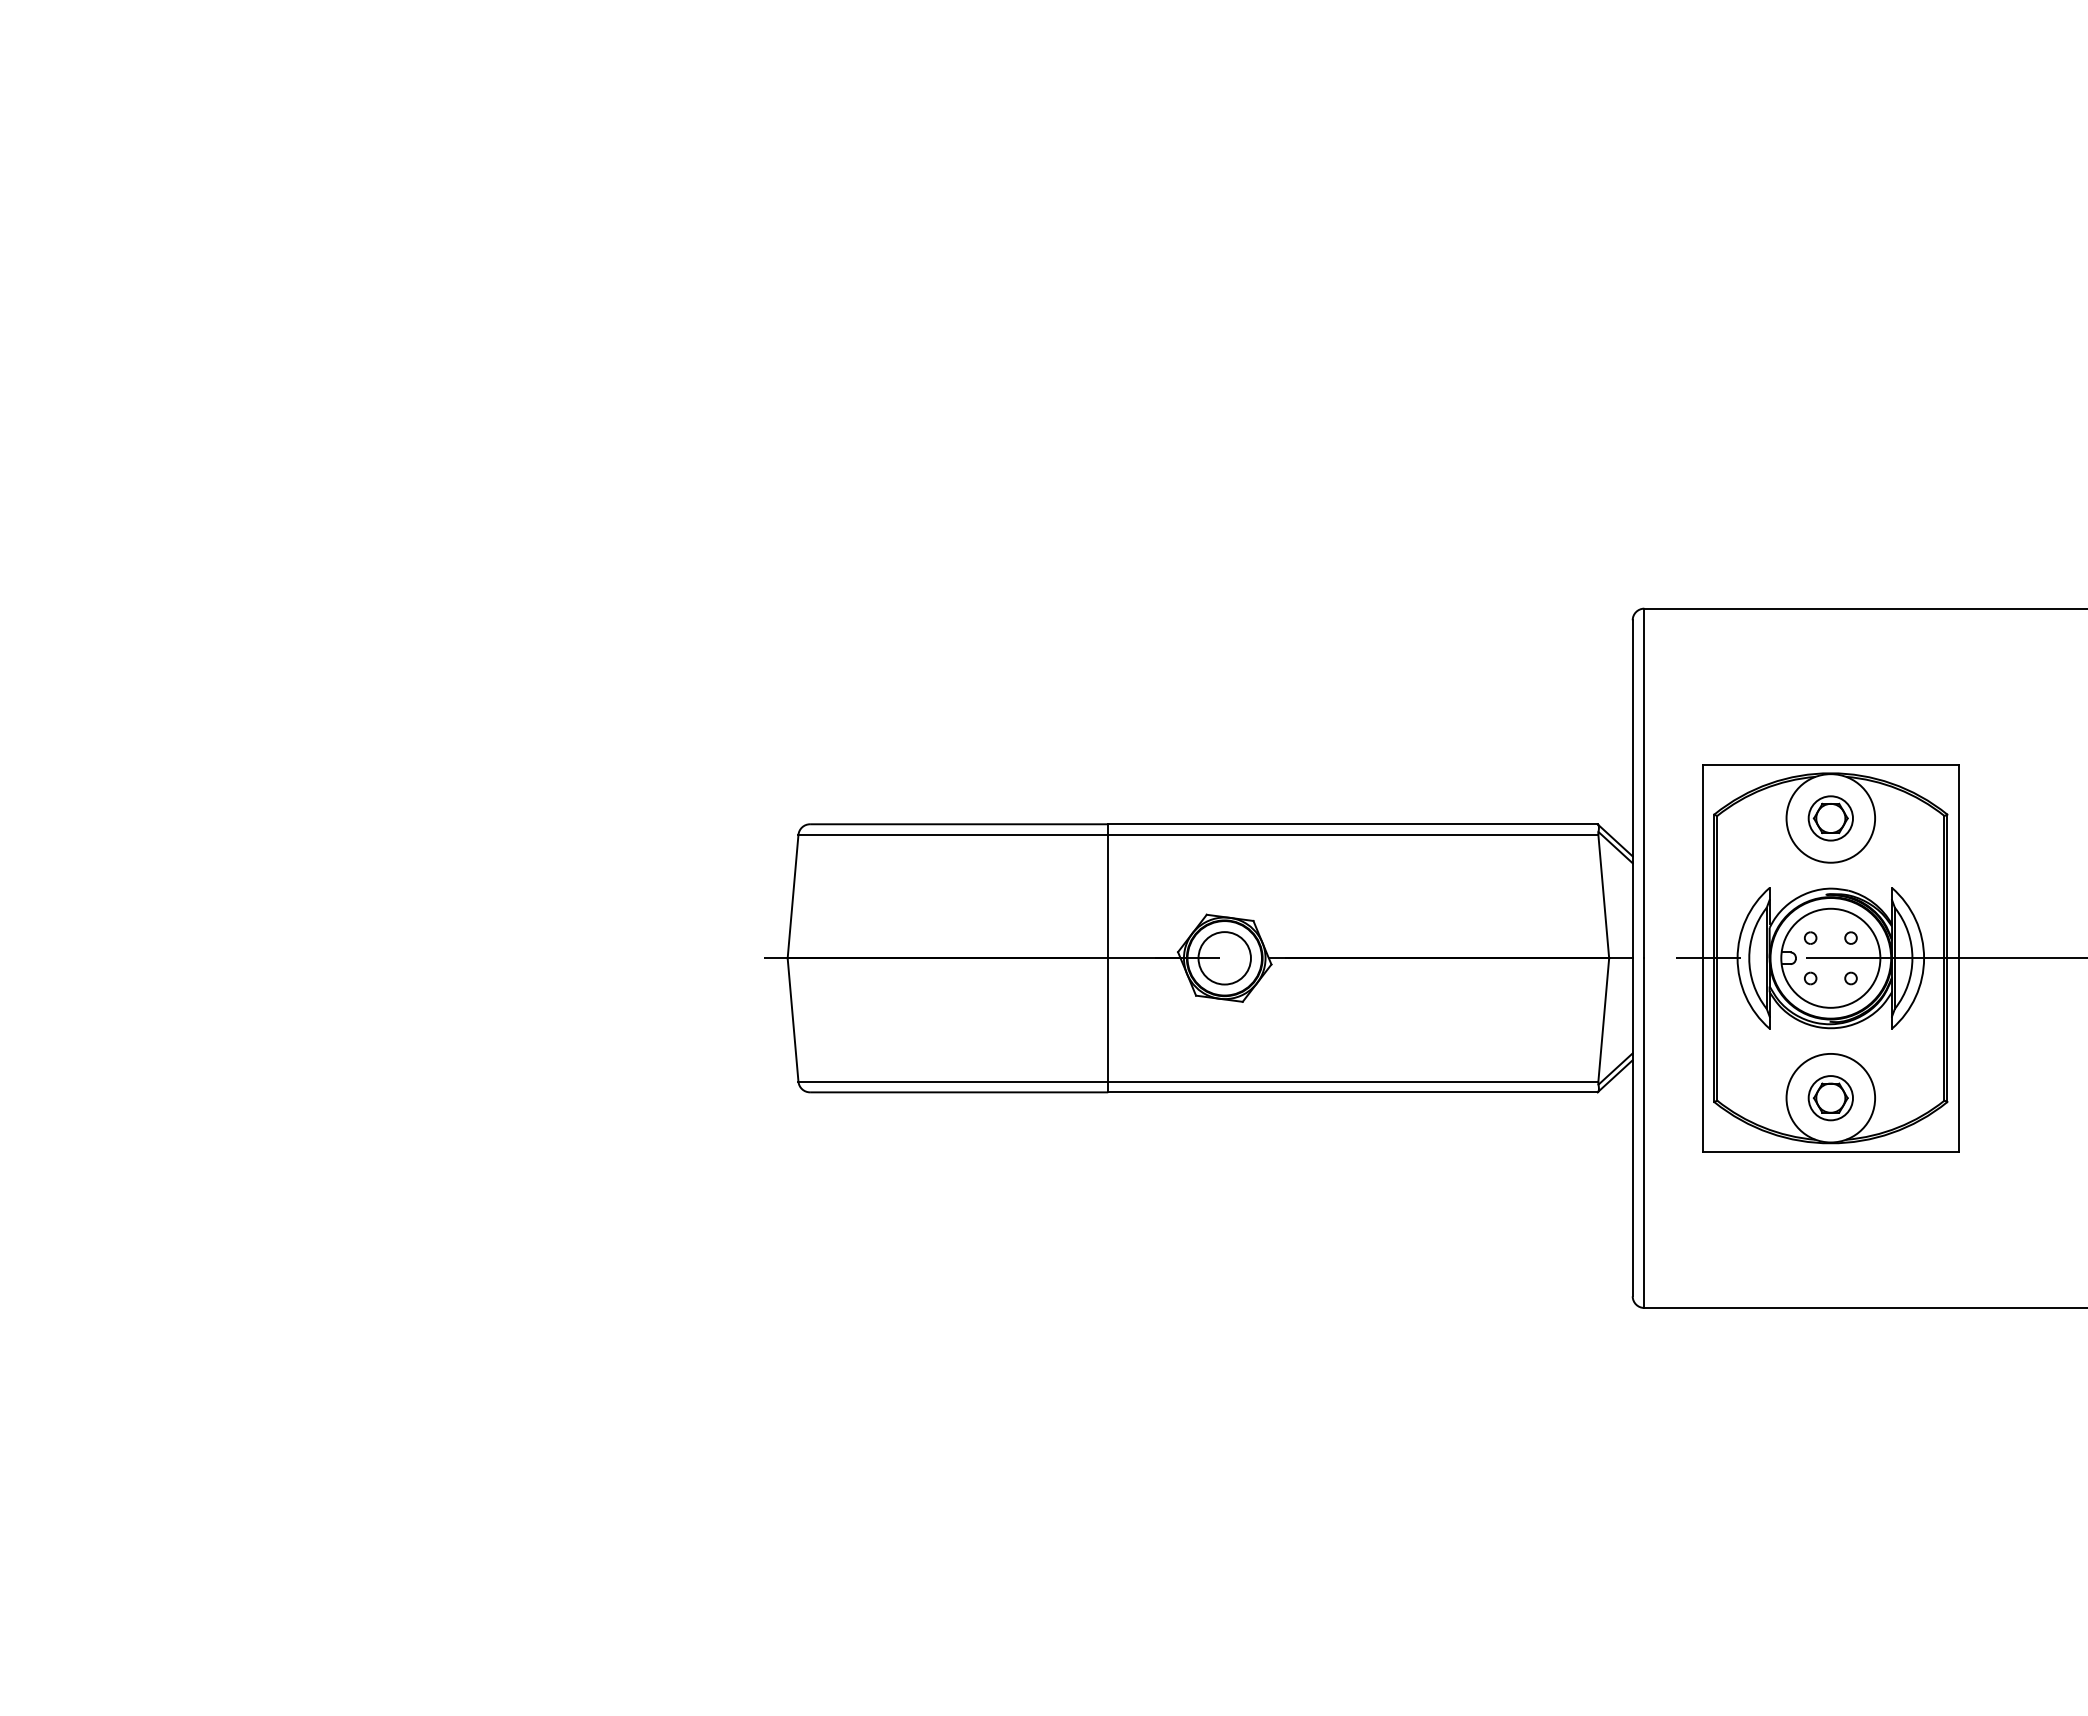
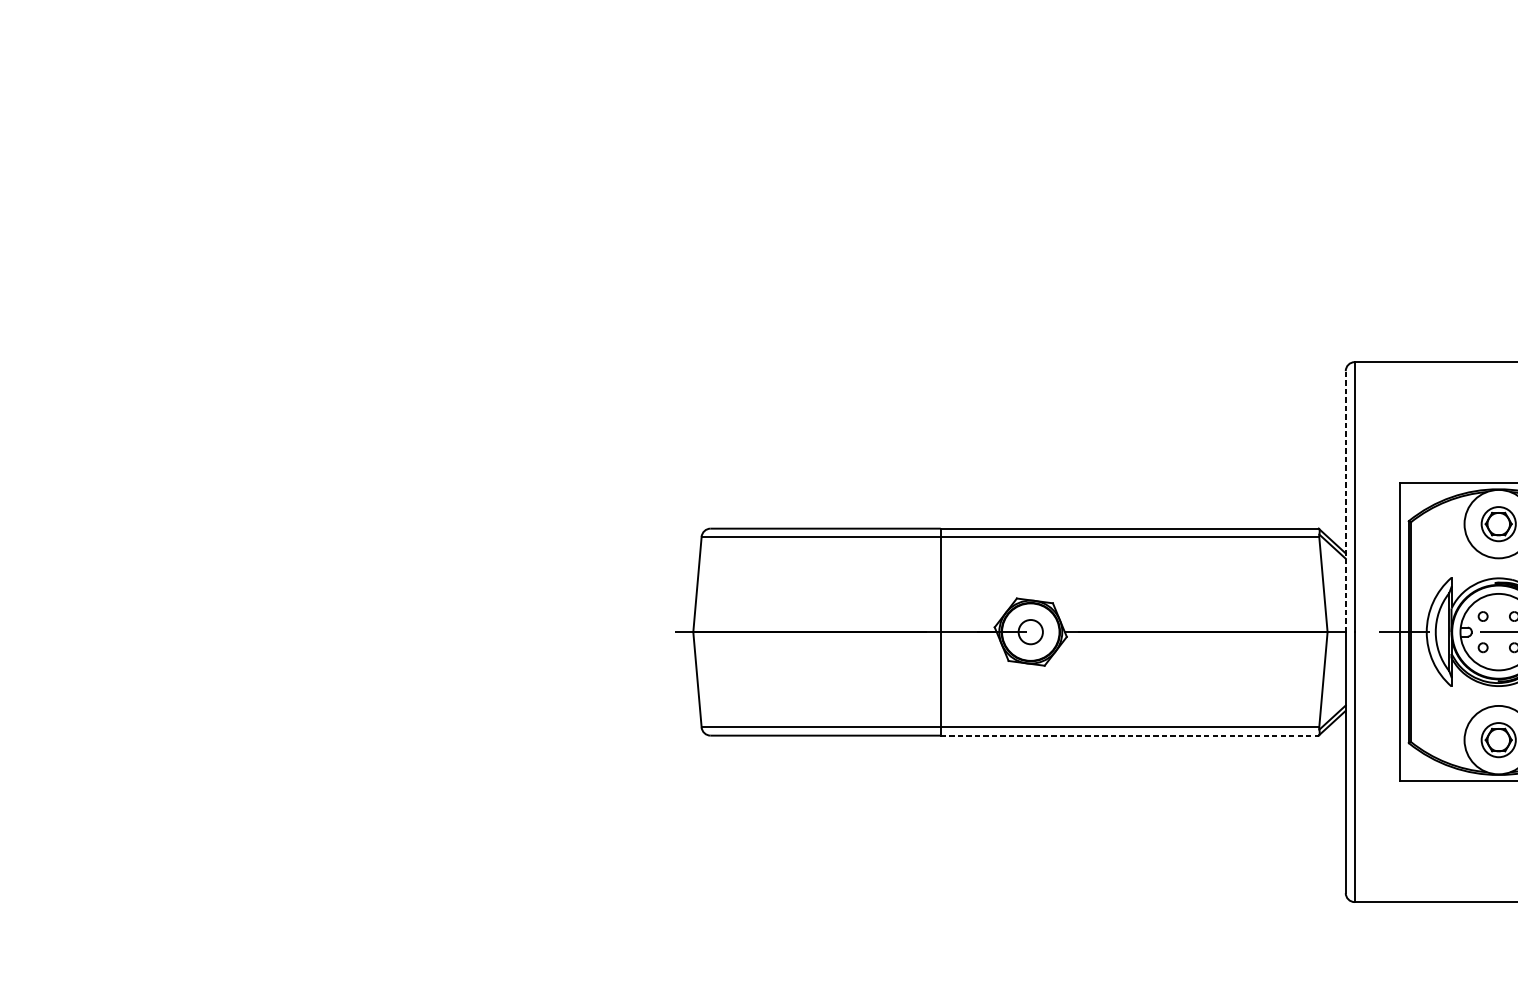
line: (1632, 788) -> (1345, 501), solid -> dashed
circle: (1224, 958) -> (1030, 632), size x0.6
line: (1352, 1092) -> (1129, 735), solid -> dashed

